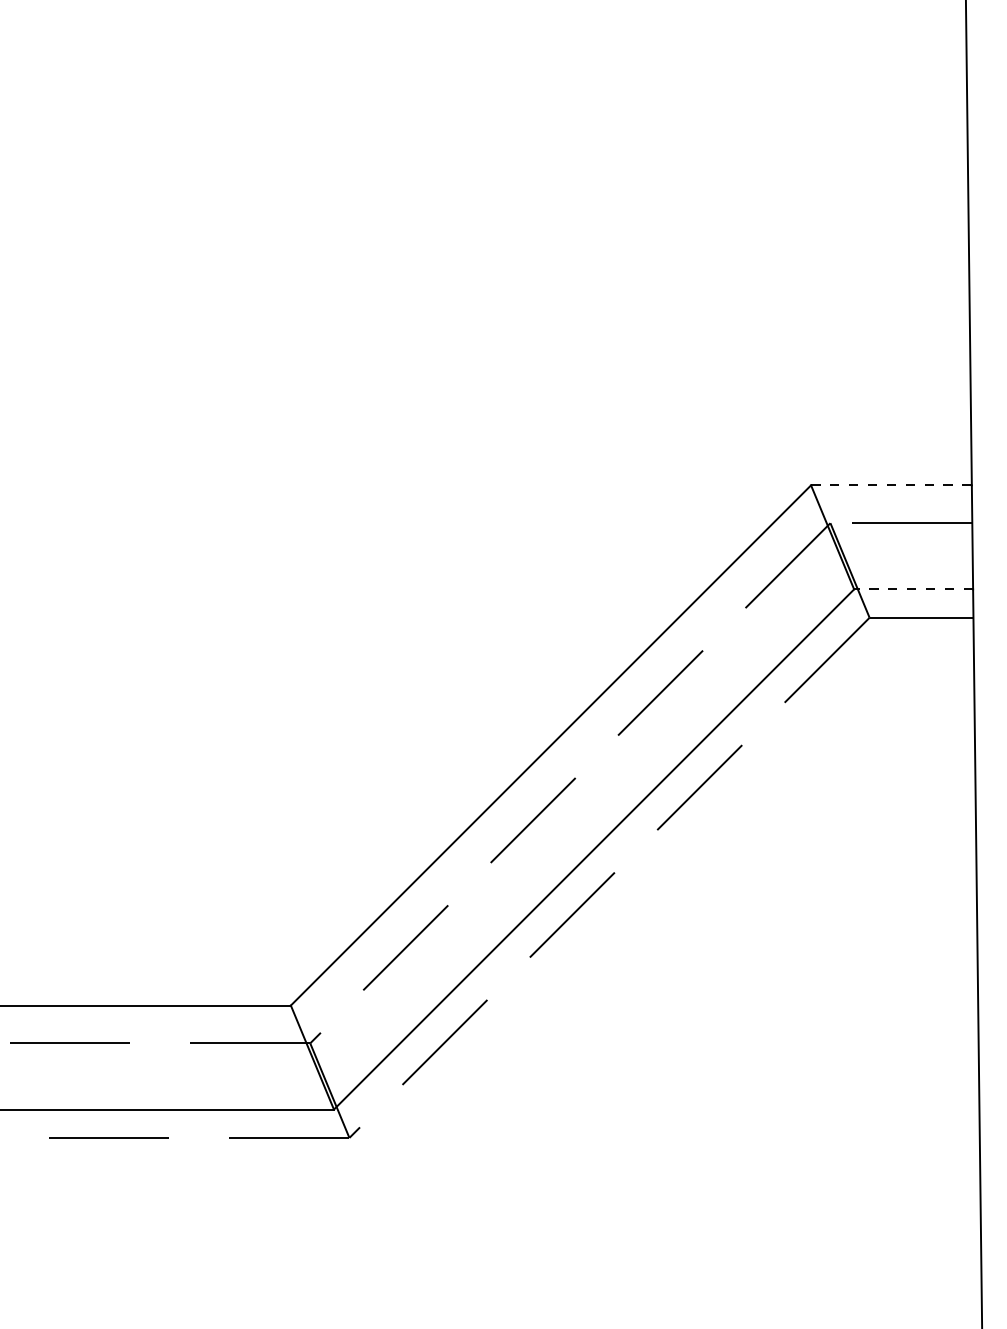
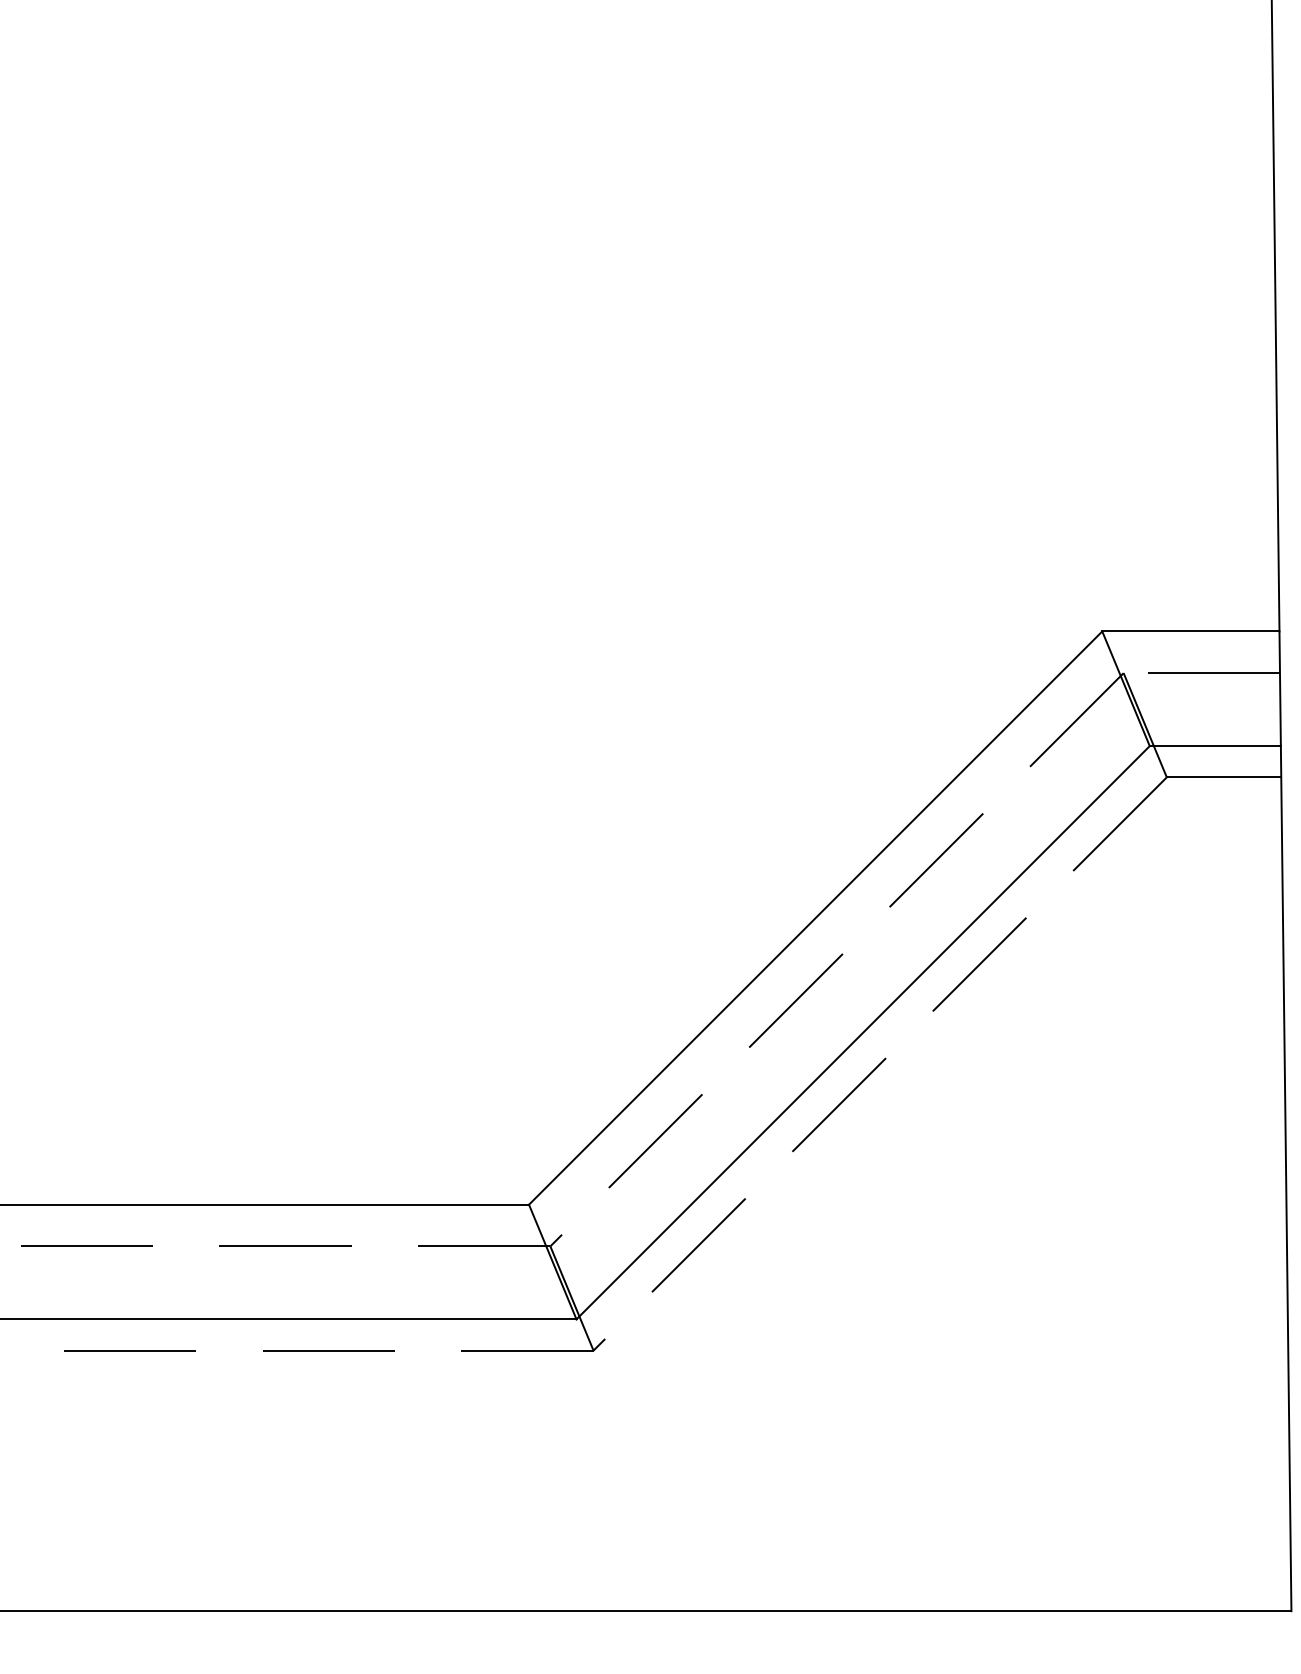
line: (891, 485) -> (1190, 631), dashed -> solid
line: (913, 589) -> (1215, 746), dashed -> solid

